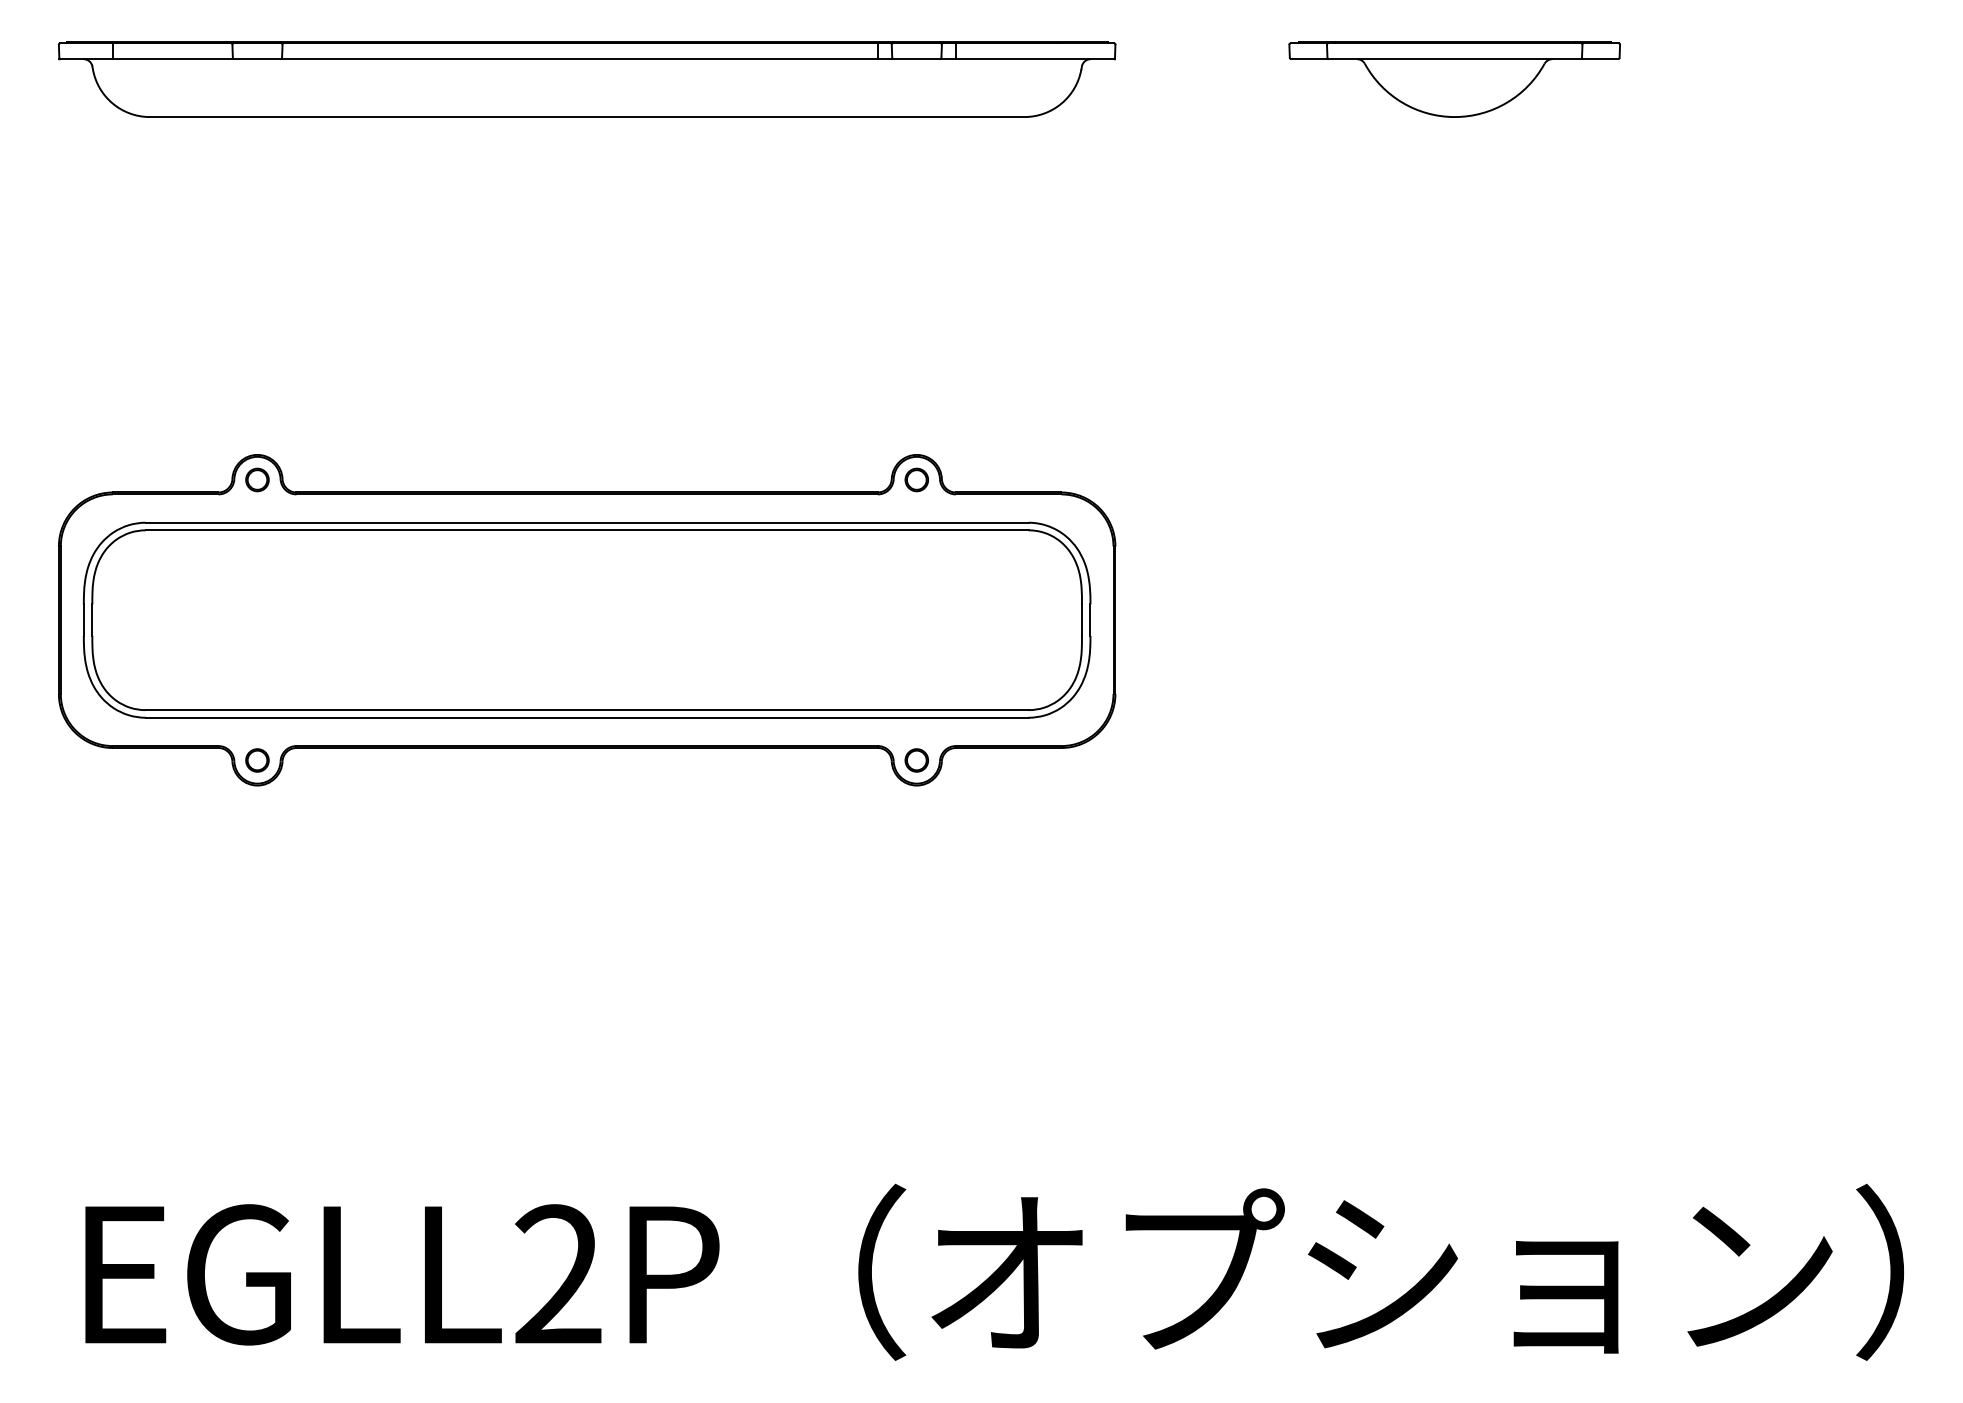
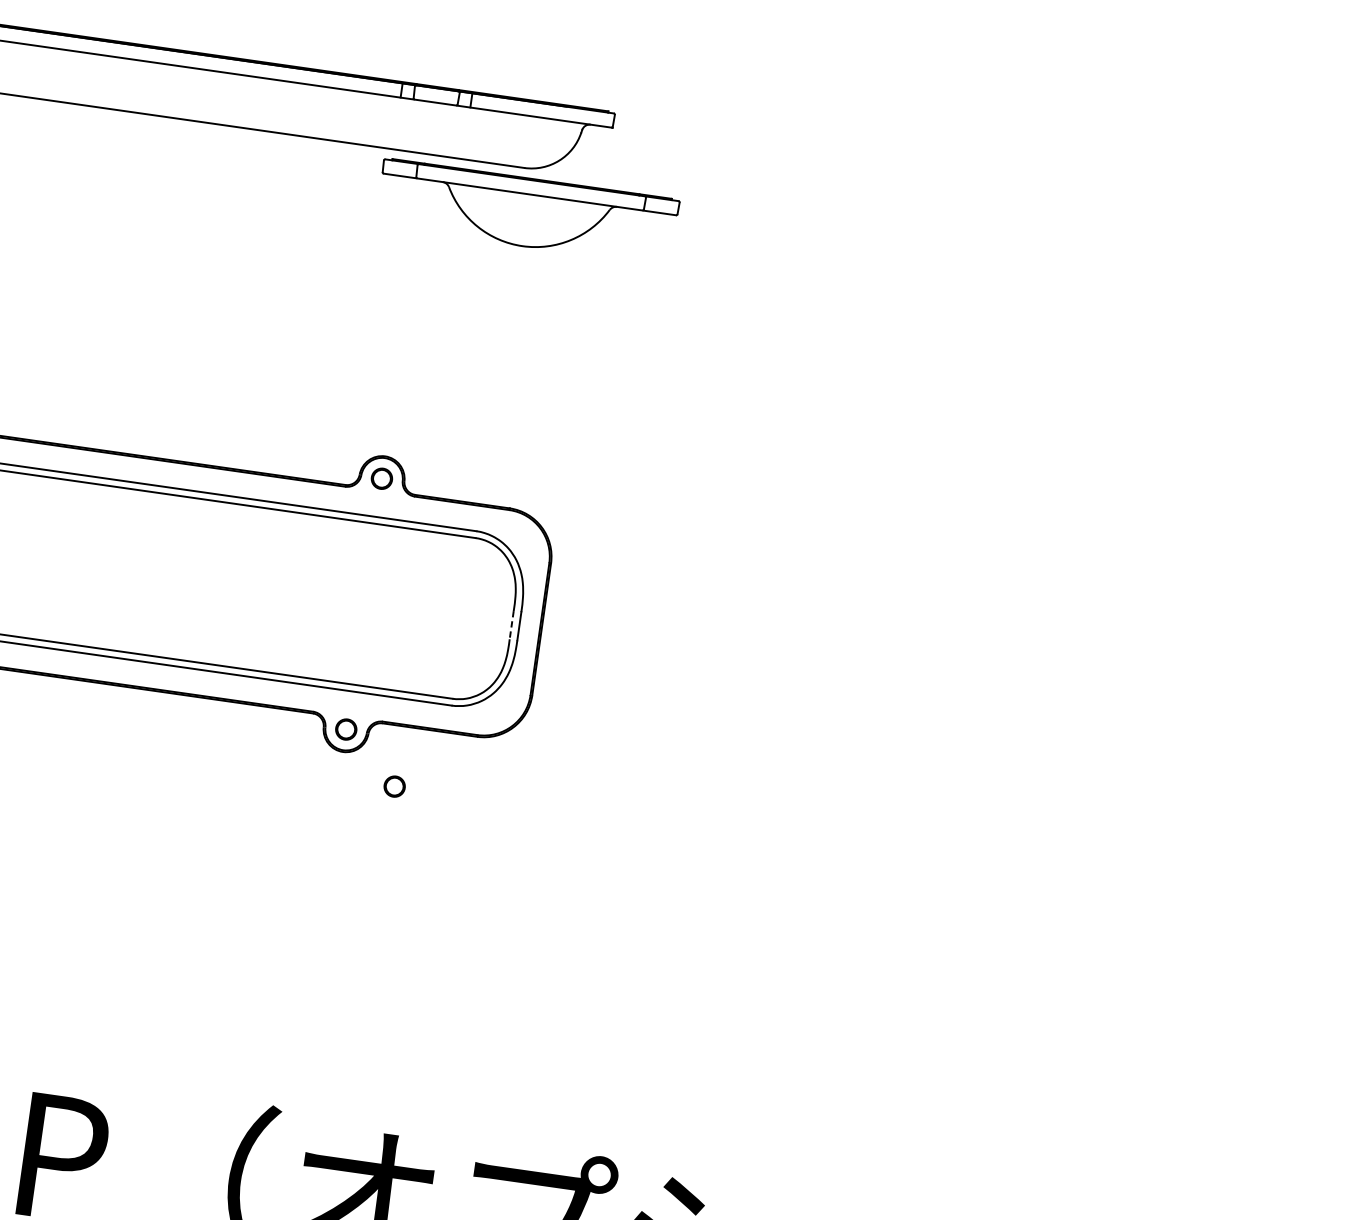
part: (1454, 79) -> (527, 212), moved
line: (1081, 620) -> (511, 625), solid -> dashed
part: (978, 815) -> (394, 786), added

